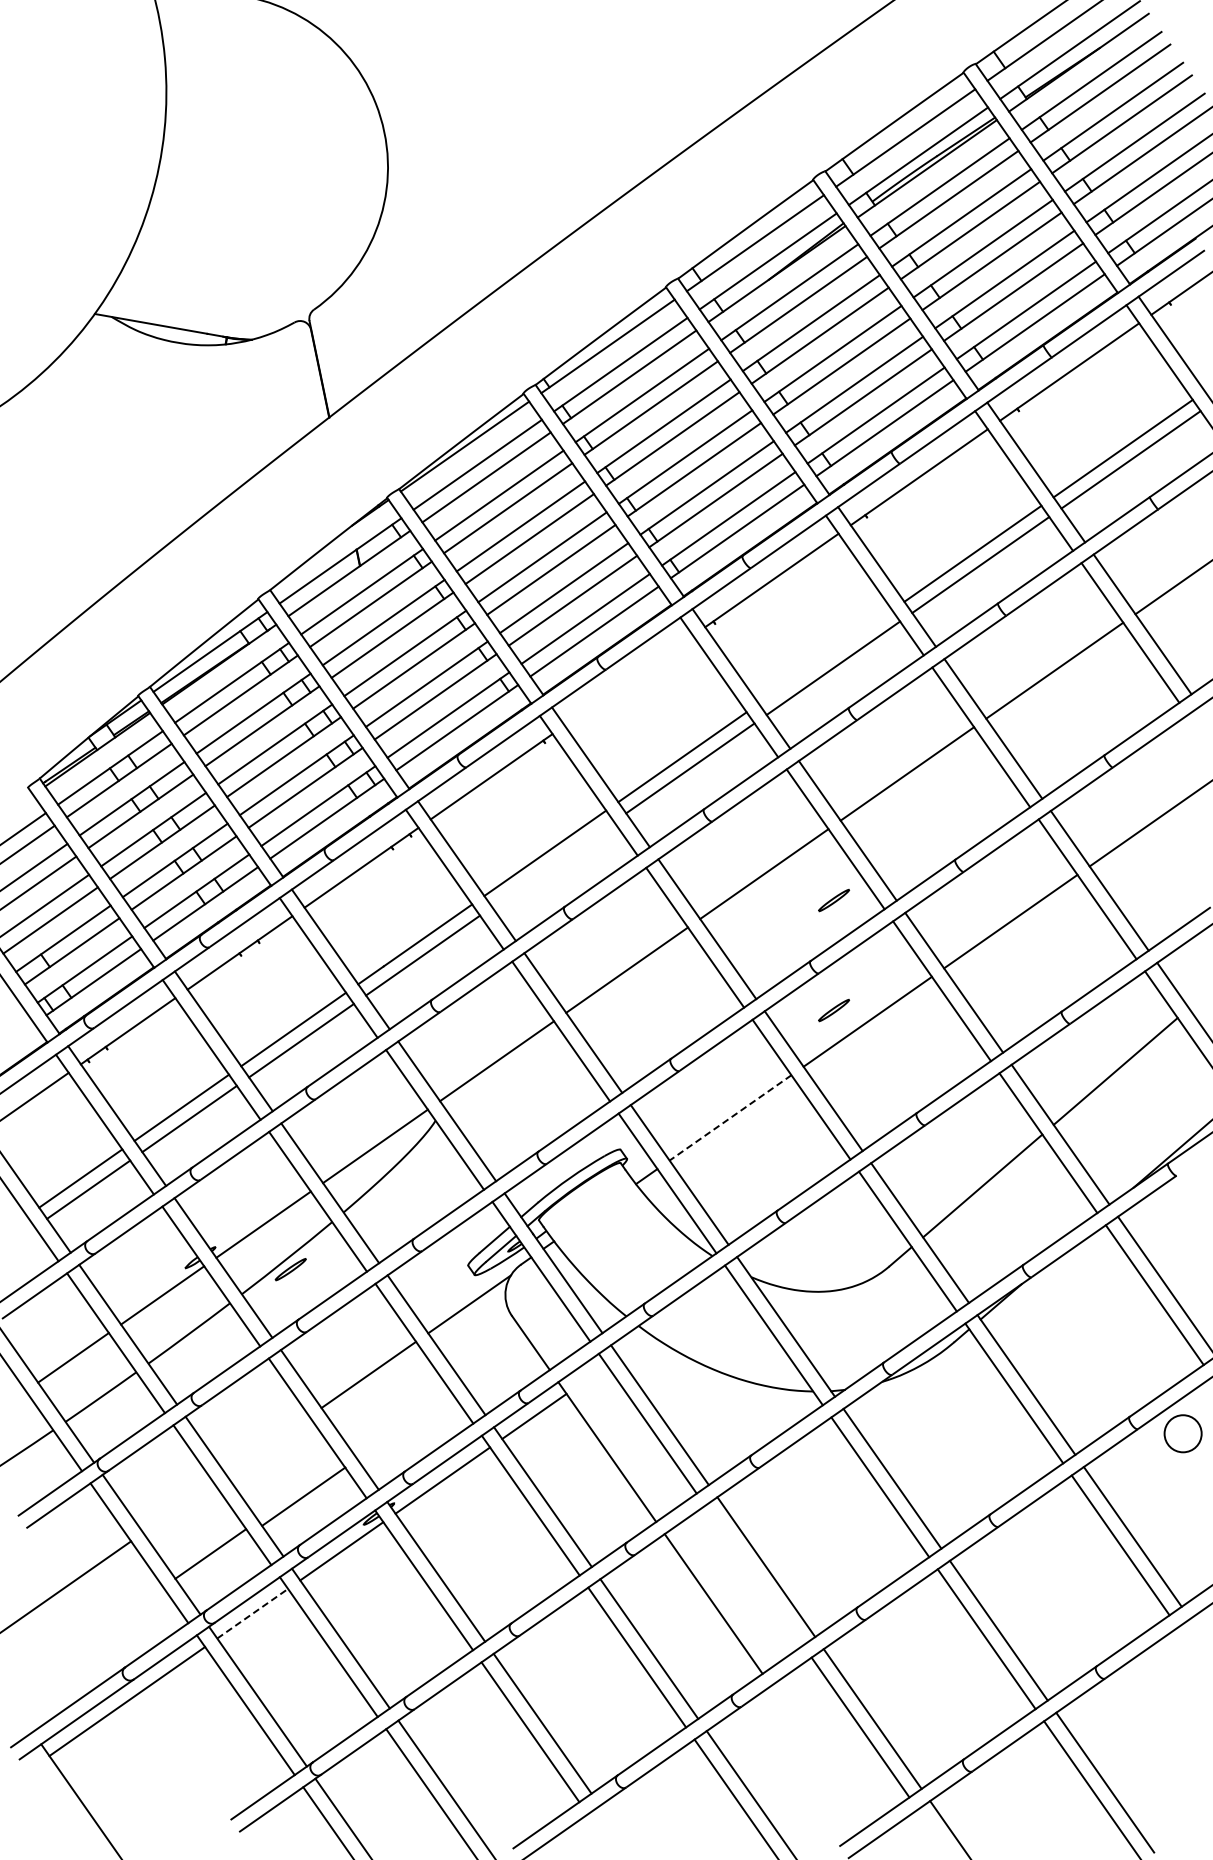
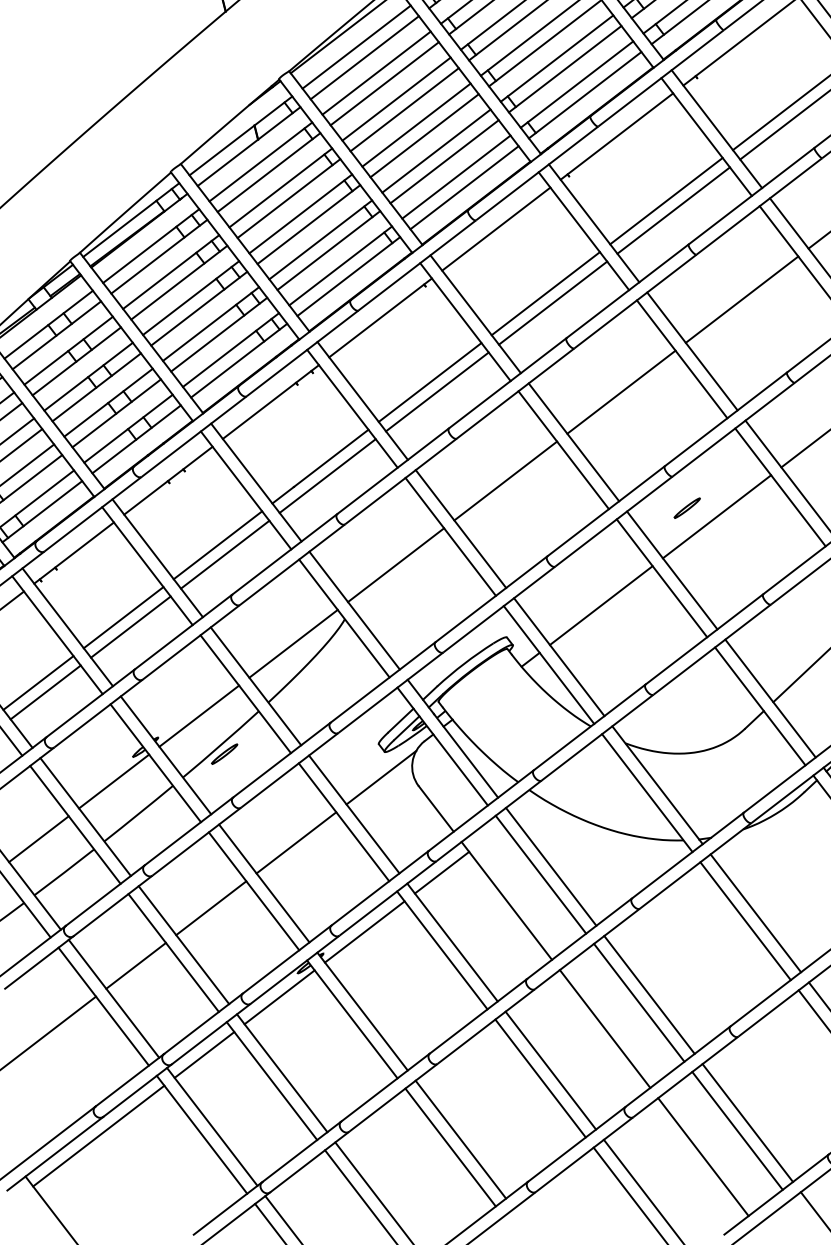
line: (825, 656) -> (666, 200), added
line: (628, 680) -> (495, 229), added
line: (553, 864) -> (437, 391), added
part: (834, 900) -> (683, 412), removed
line: (730, 1118) -> (601, 606), dashed -> solid
line: (303, 1496) -> (211, 908), moved
line: (210, 1553) -> (135, 965), moved
line: (754, 1575) -> (639, 1002), added
line: (253, 1613) -> (205, 1054), dashed -> solid
line: (820, 1755) -> (703, 1156), added

